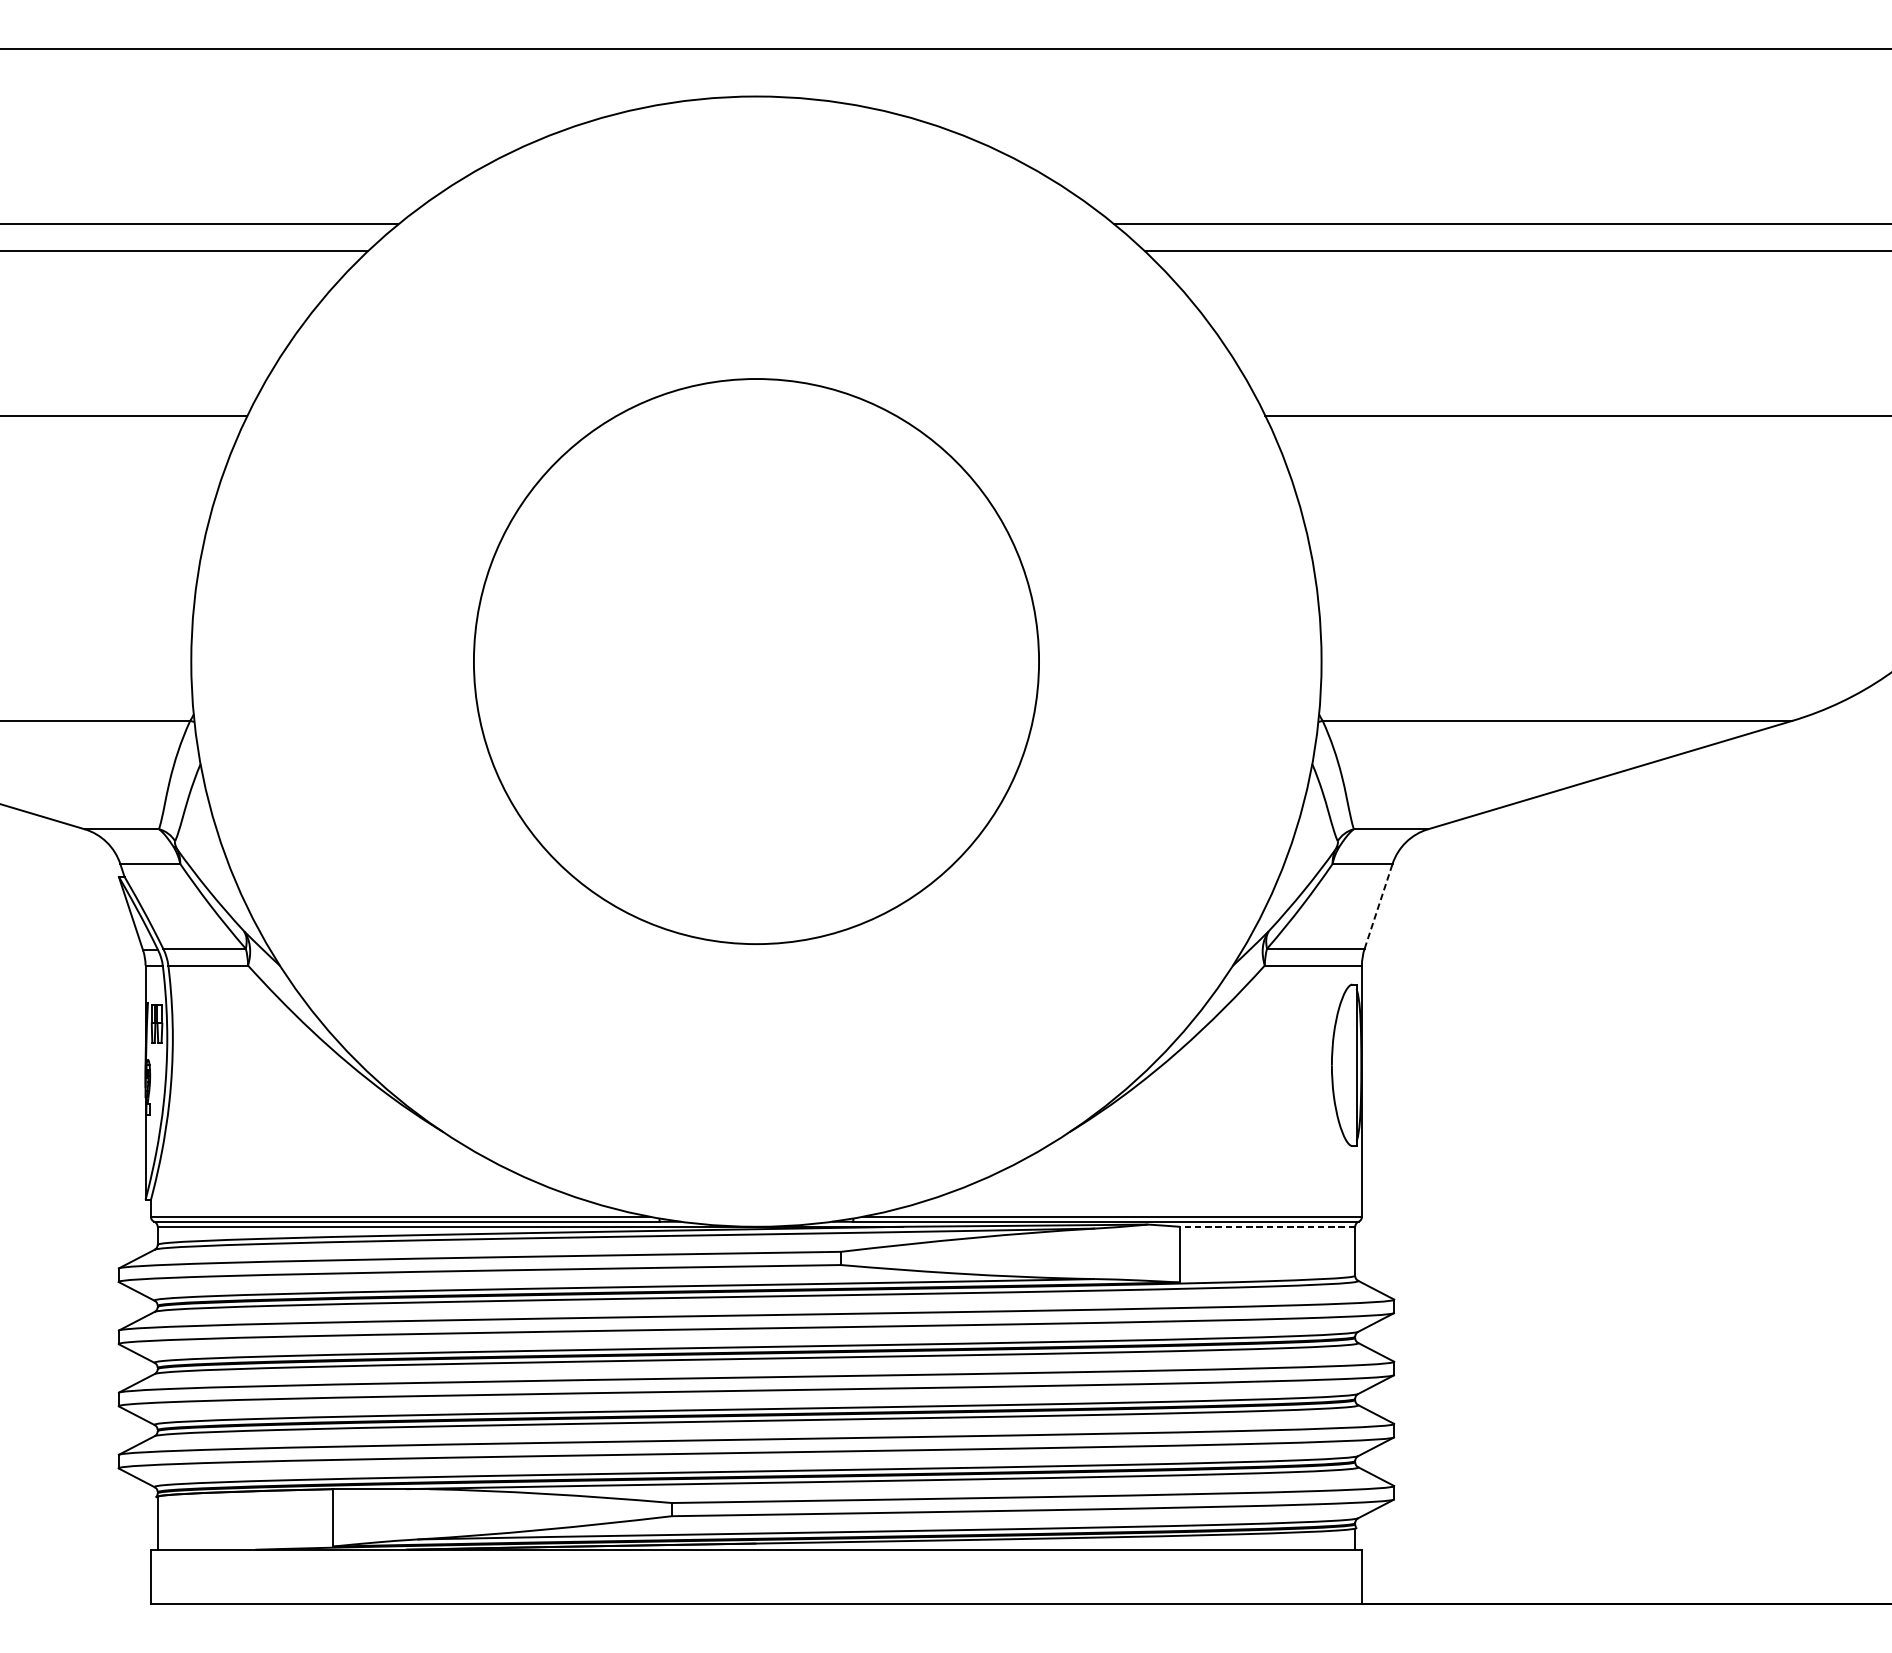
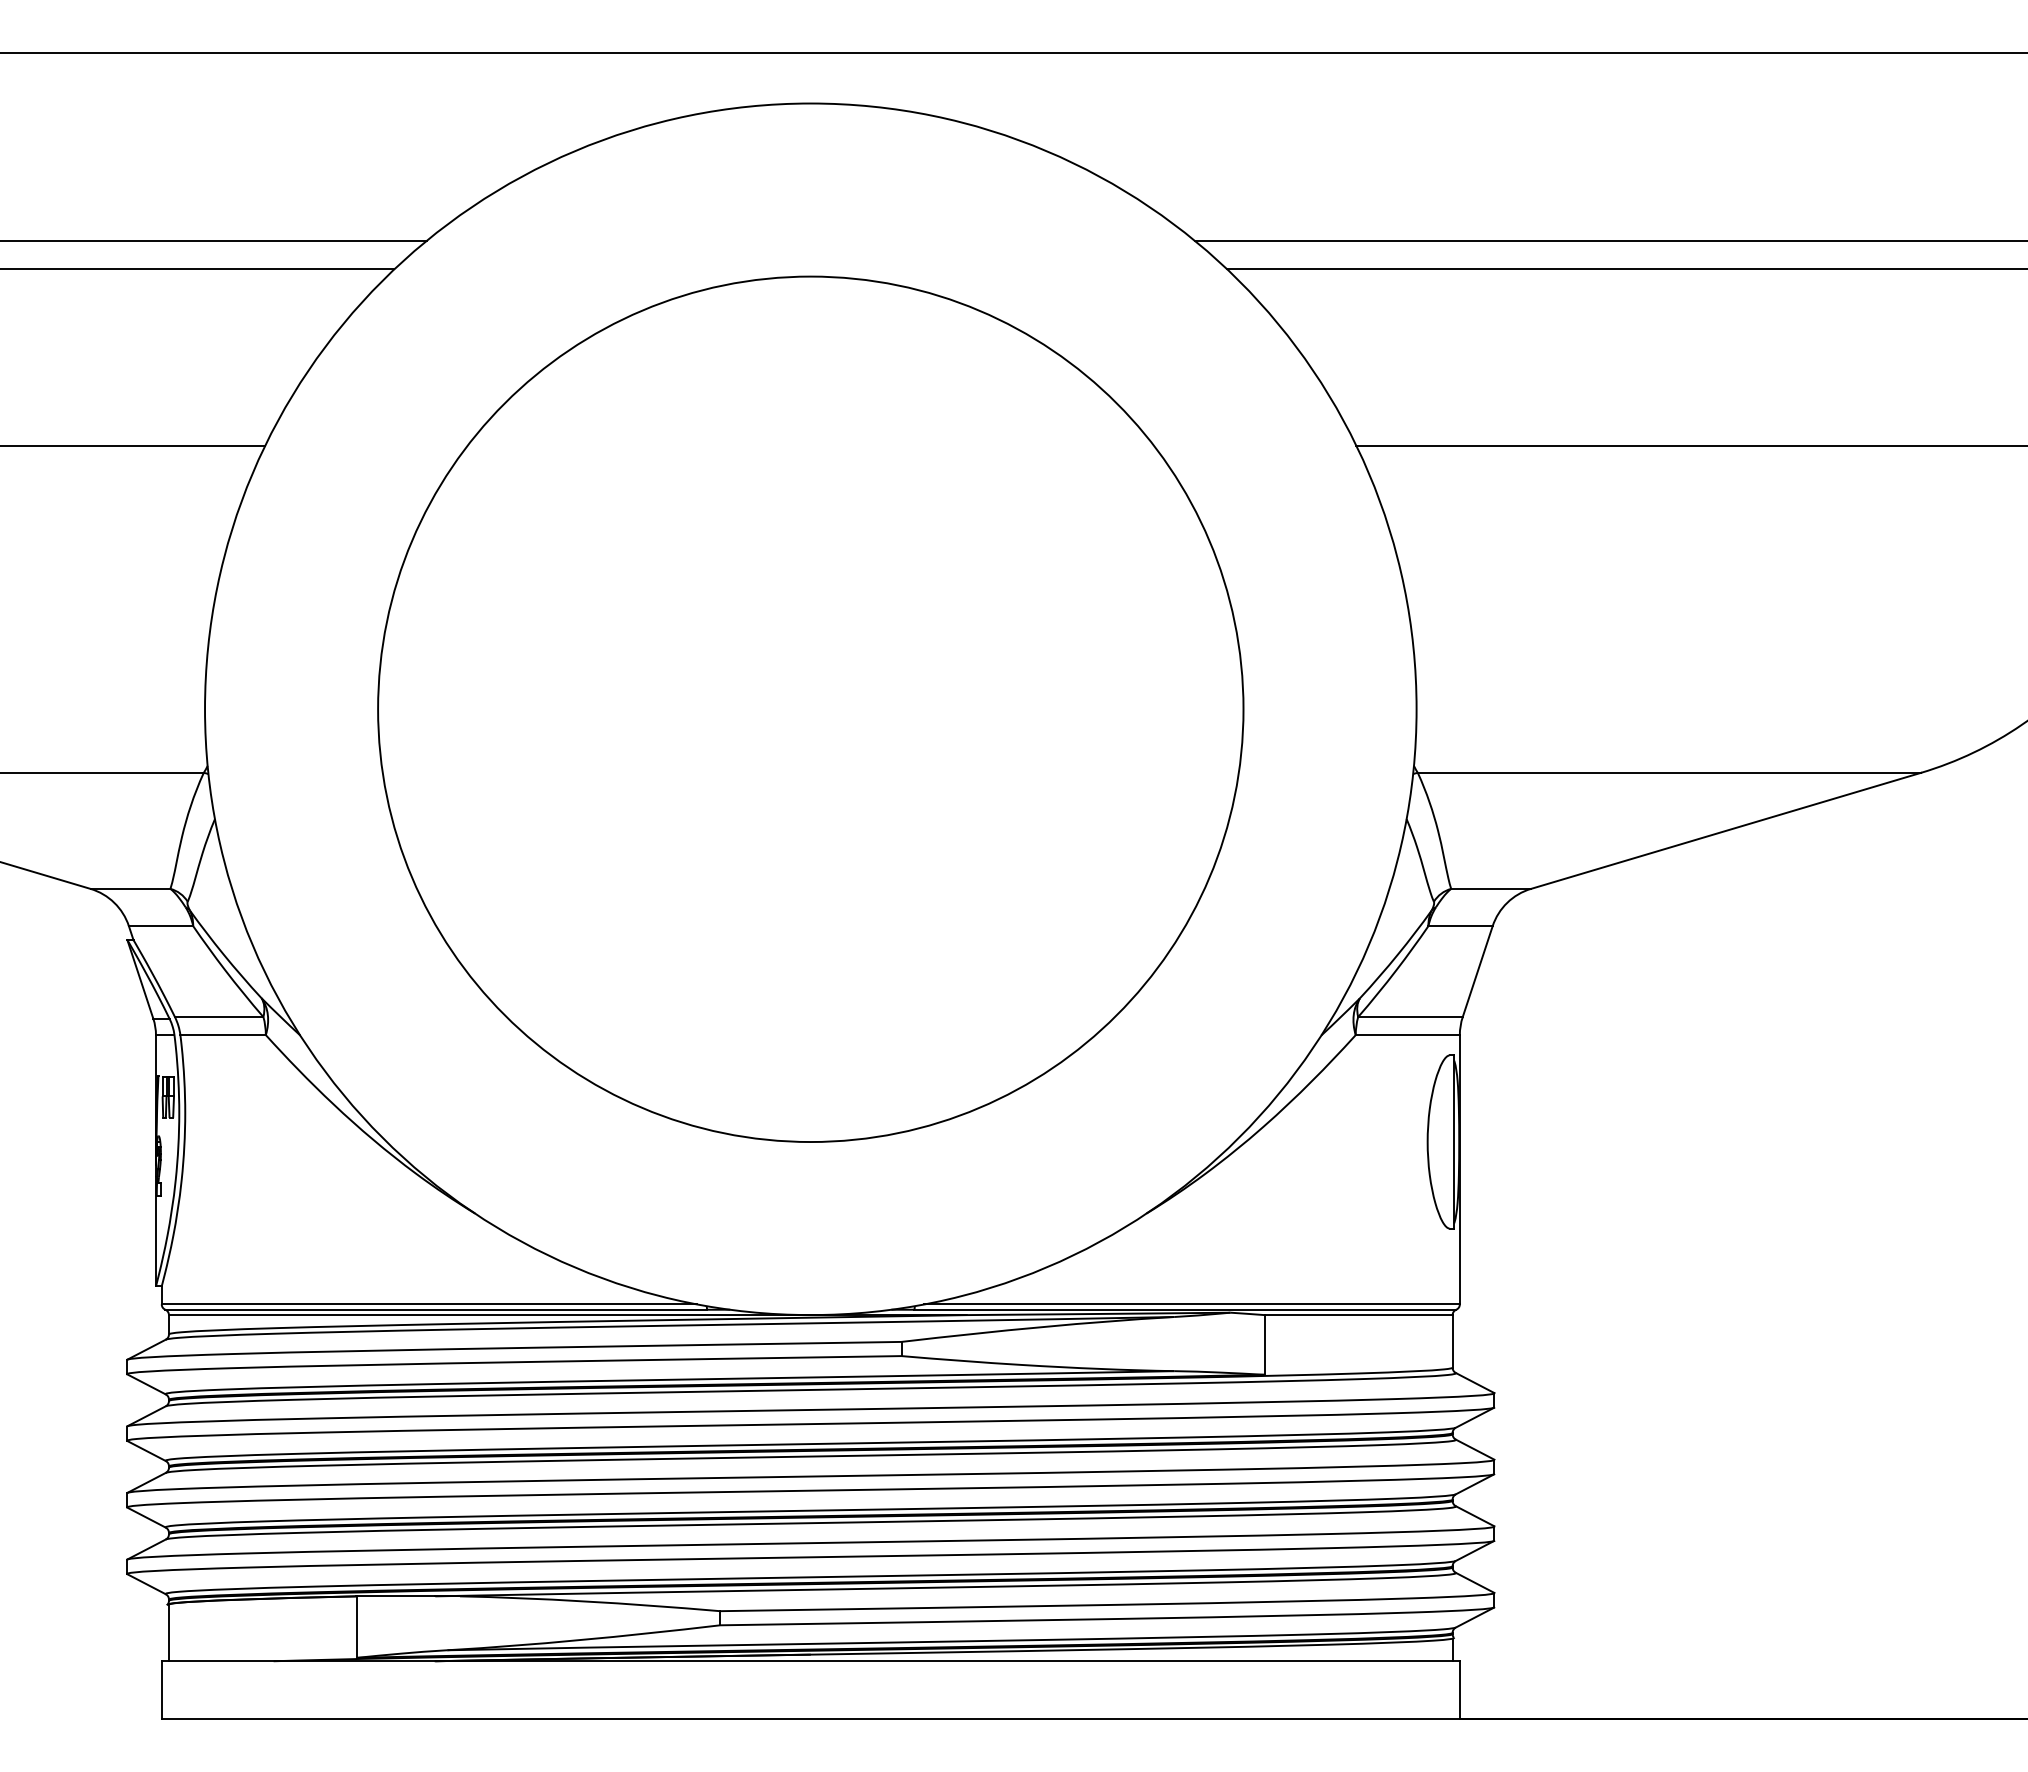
circle: (756, 660) -> (810, 708), size x1.43
line: (1378, 906) -> (1477, 971), dashed -> solid
line: (1267, 1227) -> (1358, 1315), dashed -> solid

